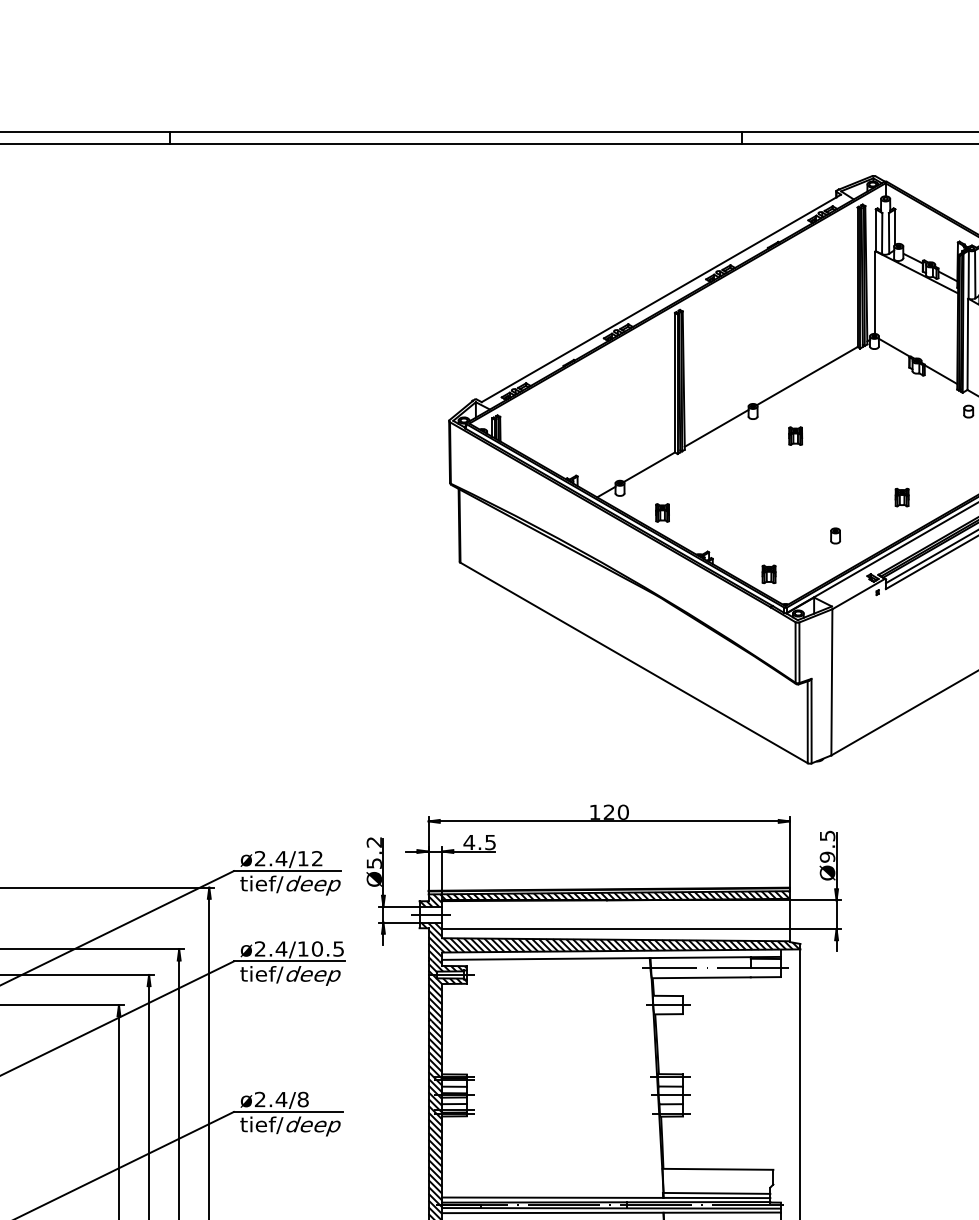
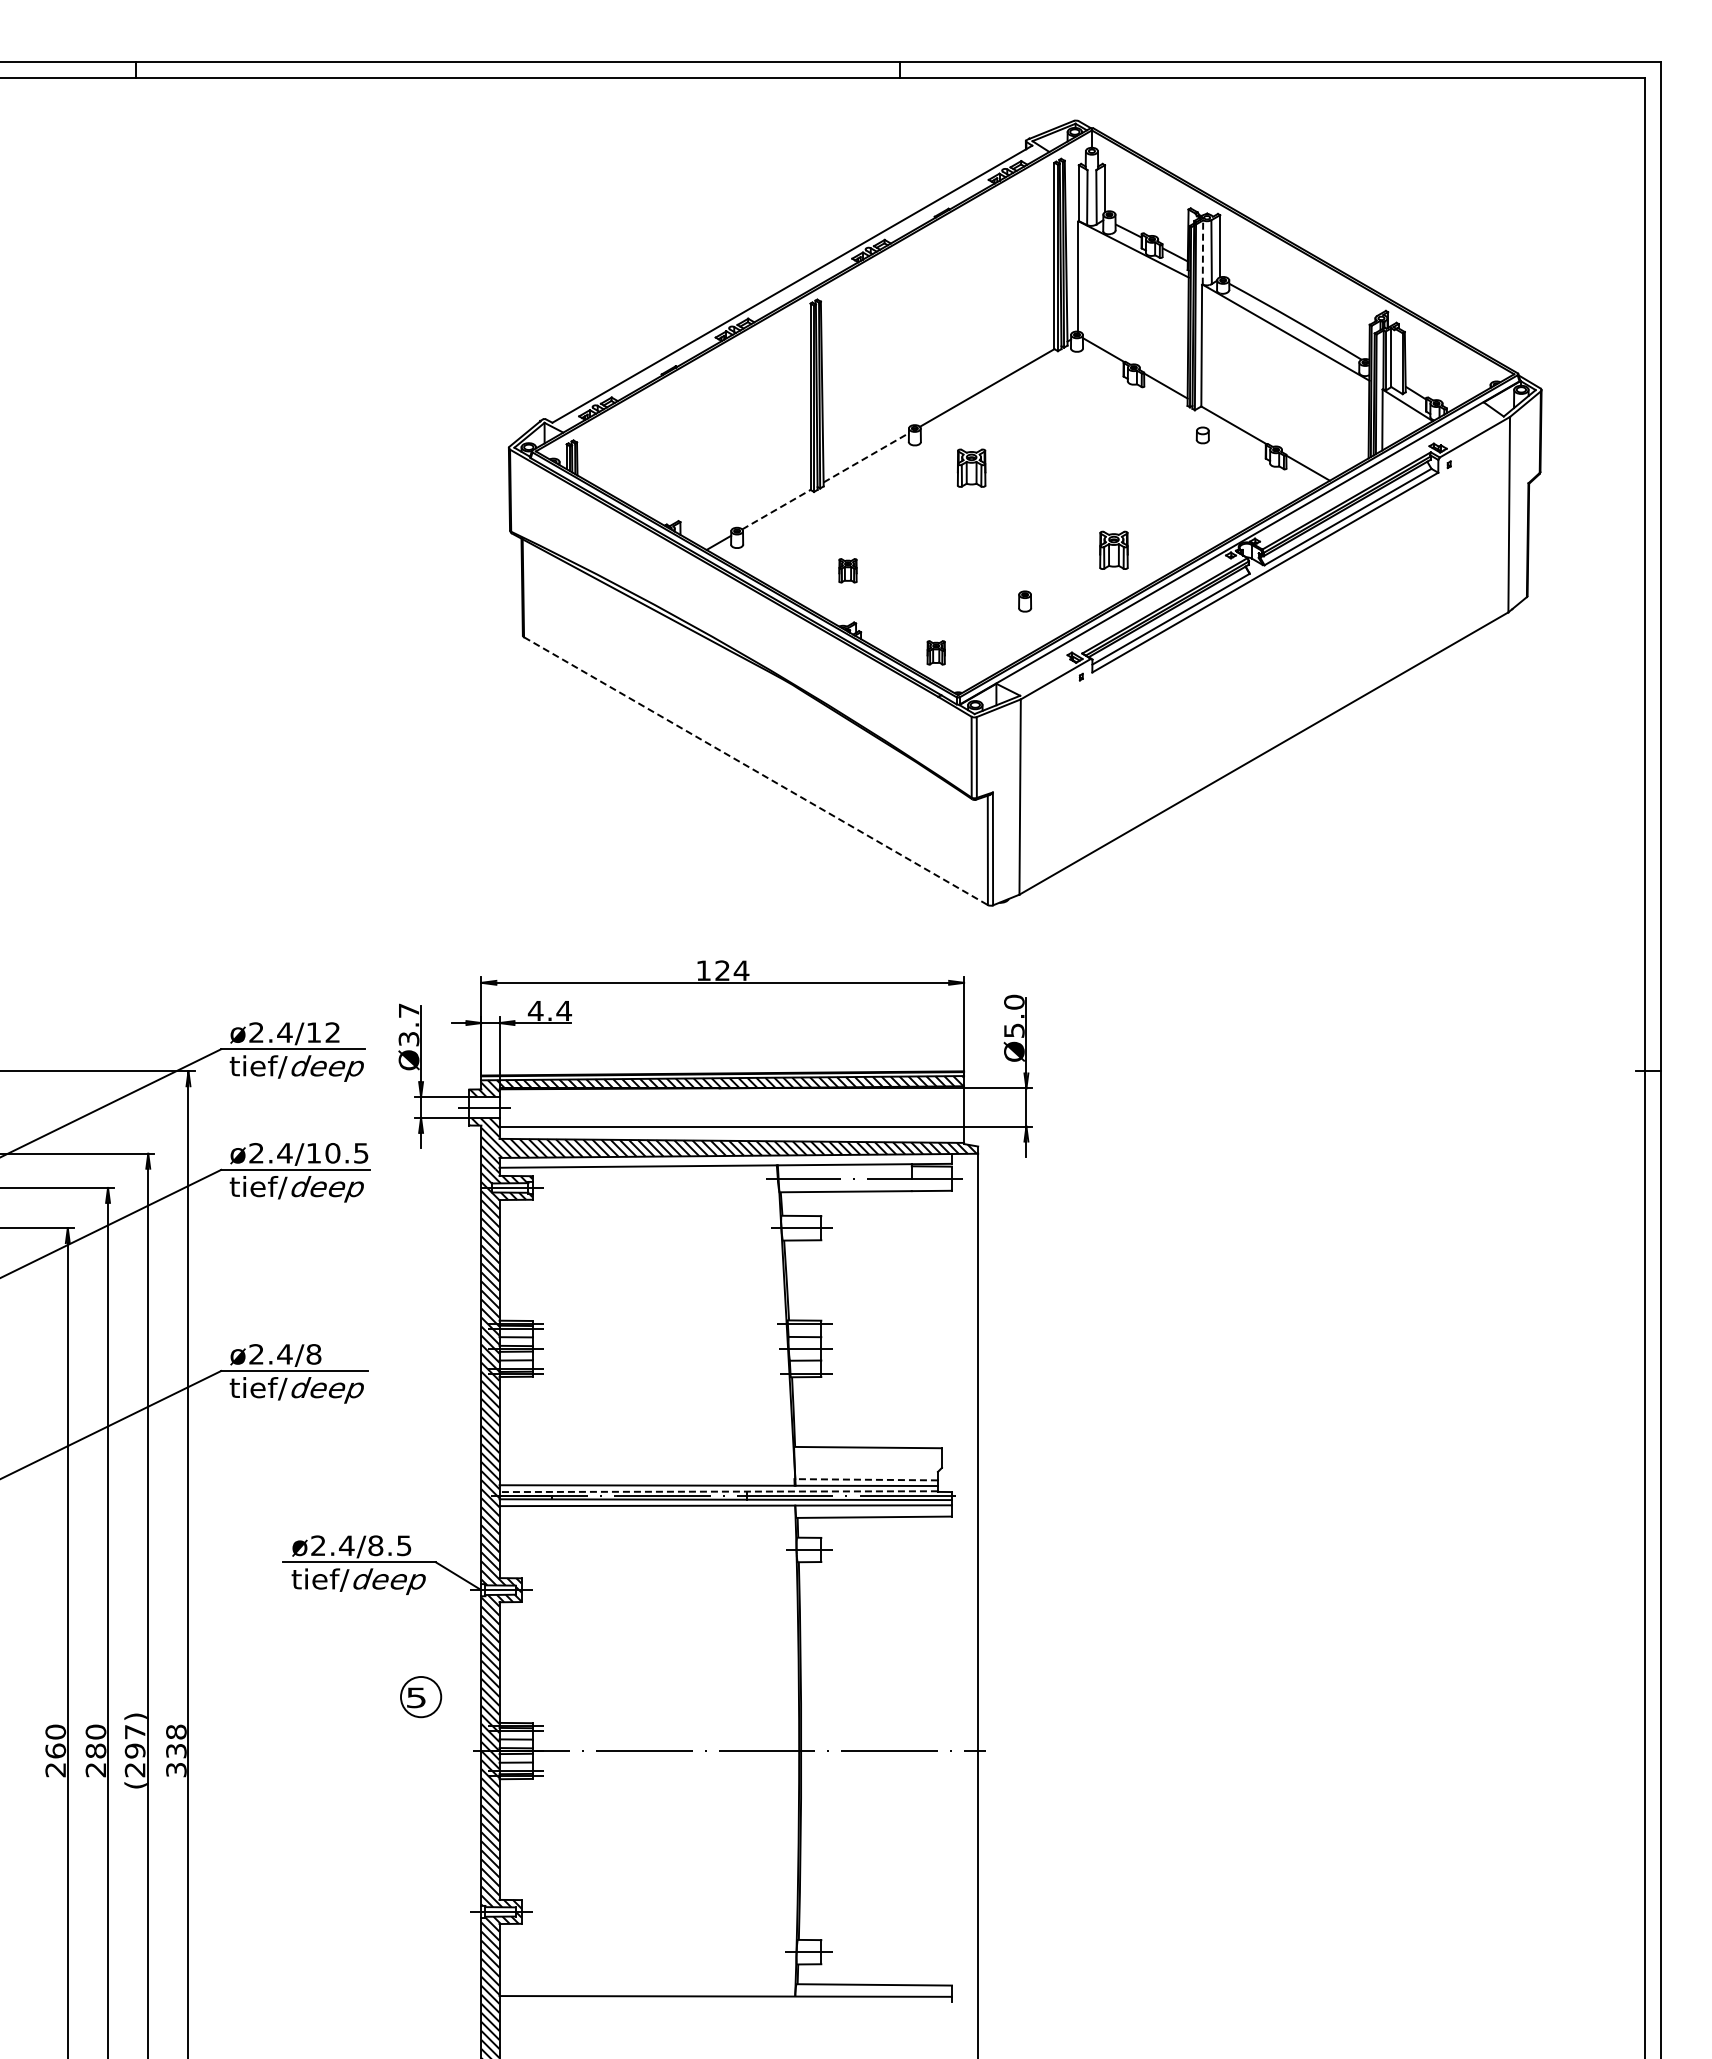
line: (968, 274) -> (1202, 252), solid -> dashed
line: (716, 428) -> (866, 457), solid -> dashed
part: (795, 435) -> (971, 467), size x1.6
line: (649, 467) -> (776, 509), solid -> dashed
part: (901, 497) -> (1113, 549), size x1.6
part: (662, 512) -> (847, 570), moved
line: (633, 663) -> (755, 771), solid -> dashed
text: (623, 812) -> (741, 970), 120 -> 124
text: (490, 842) -> (563, 1011), 4.5 -> 4.4
text: (827, 846) -> (1014, 1016), Ø9.5 -> Ø5.0
text: (374, 852) -> (408, 1024), Ø5.2 -> Ø3.7
line: (716, 1193) -> (866, 1479), solid -> dashed
line: (606, 1202) -> (718, 1491), solid -> dashed

